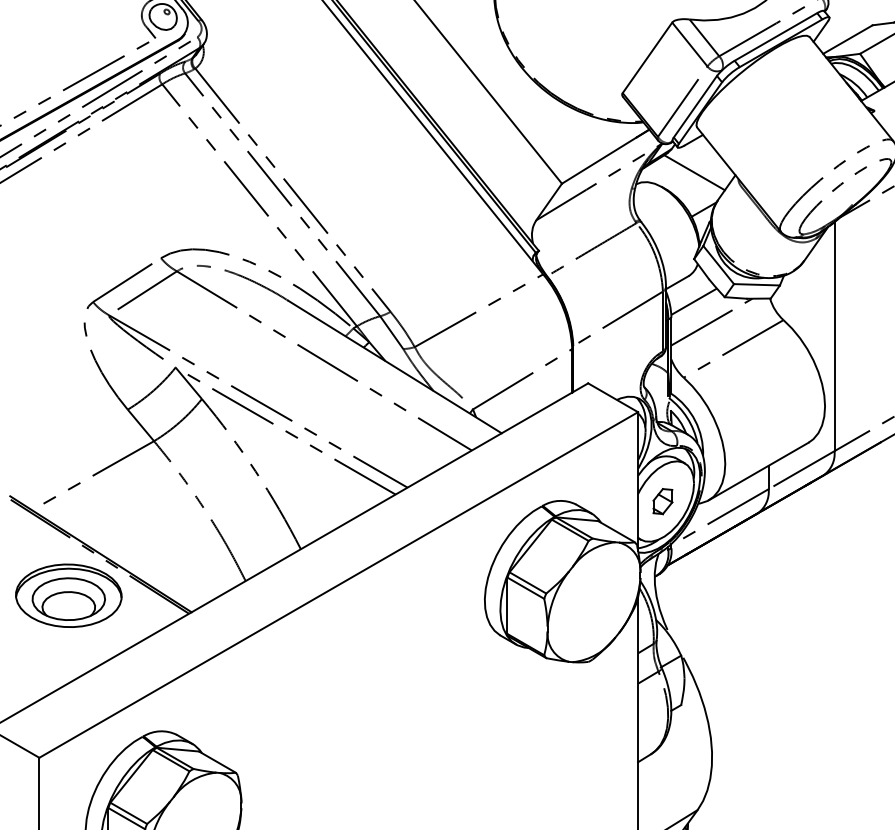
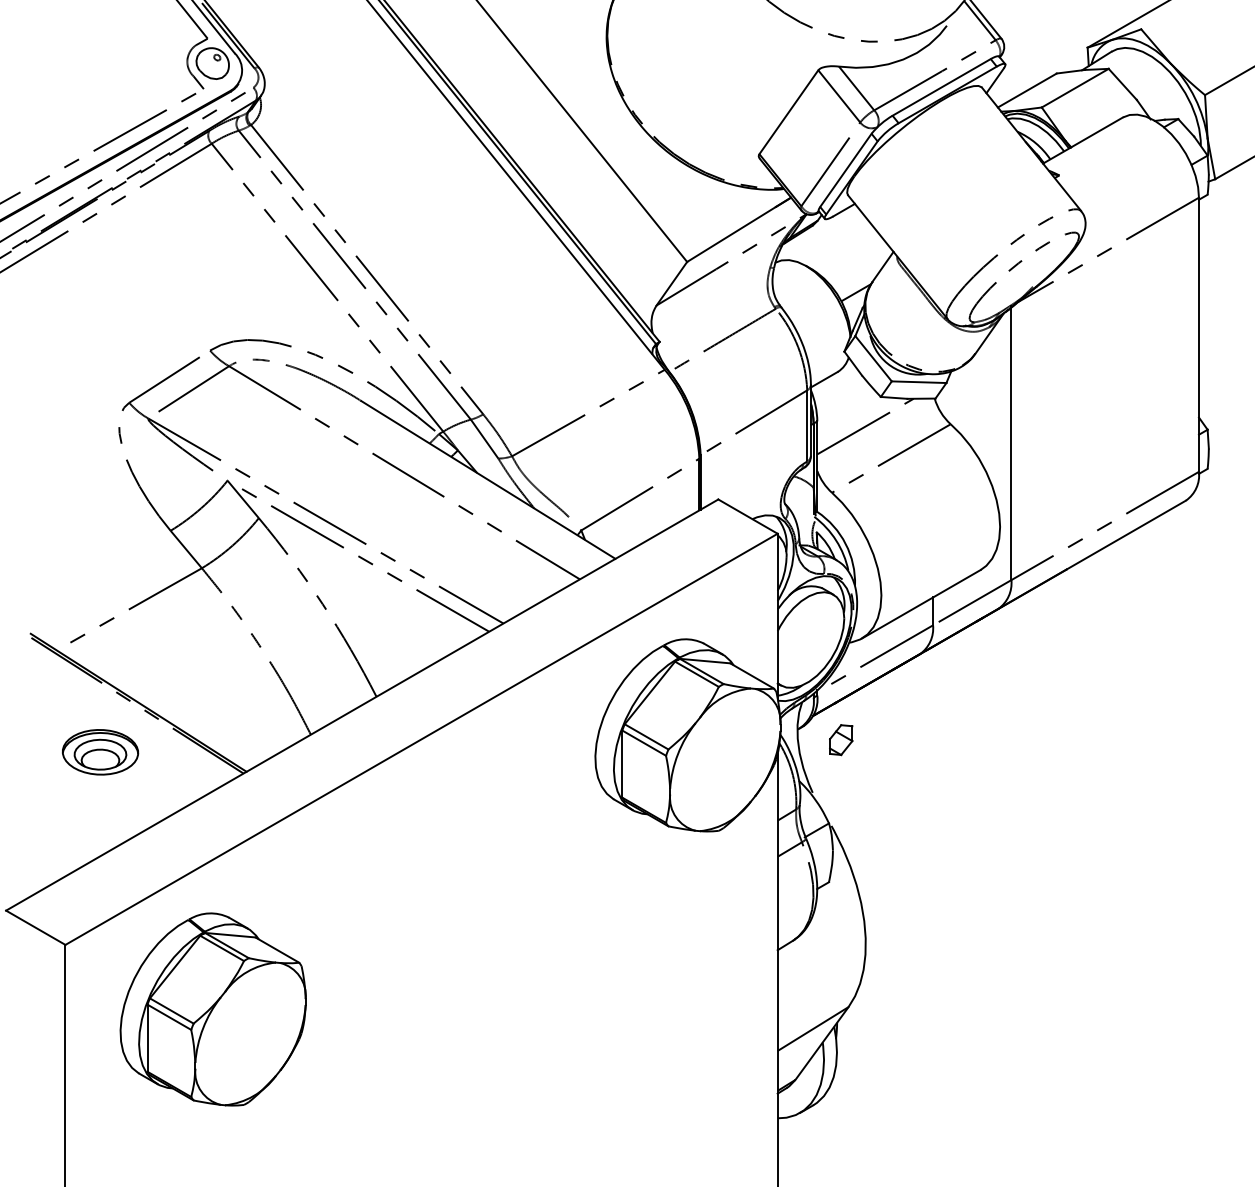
line: (694, 172) -> (844, 248), removed
line: (694, 301) -> (844, 402), removed
part: (663, 501) -> (841, 740), moved
part: (68, 596) -> (100, 752), size x0.6

